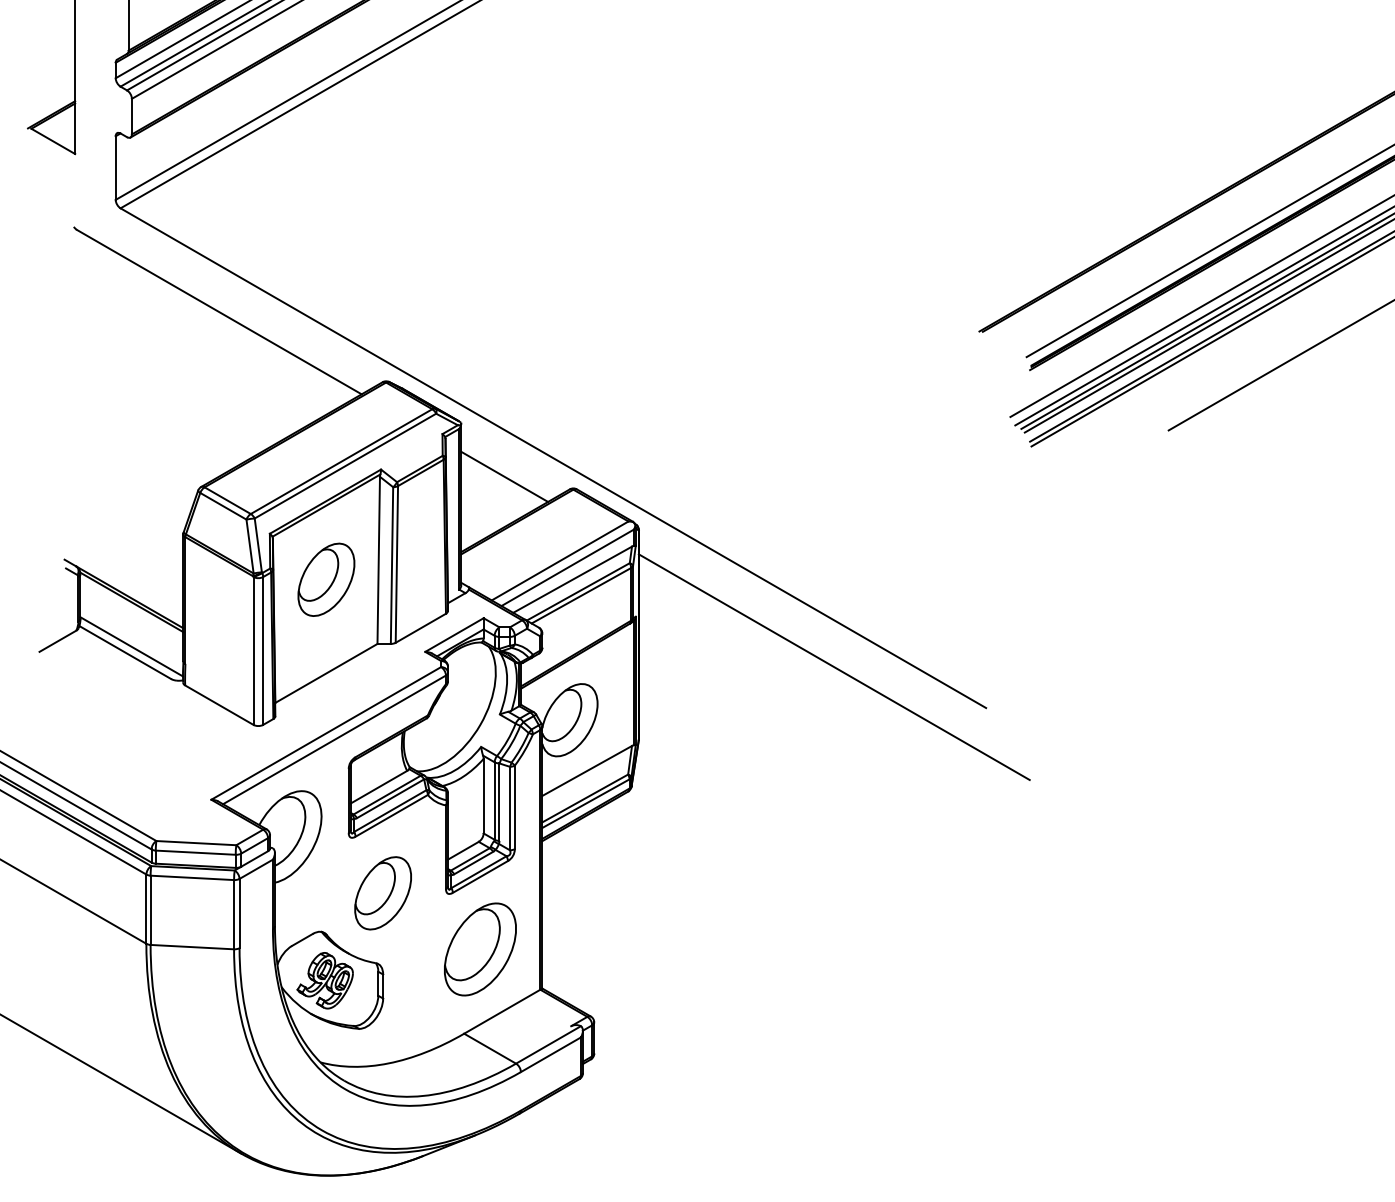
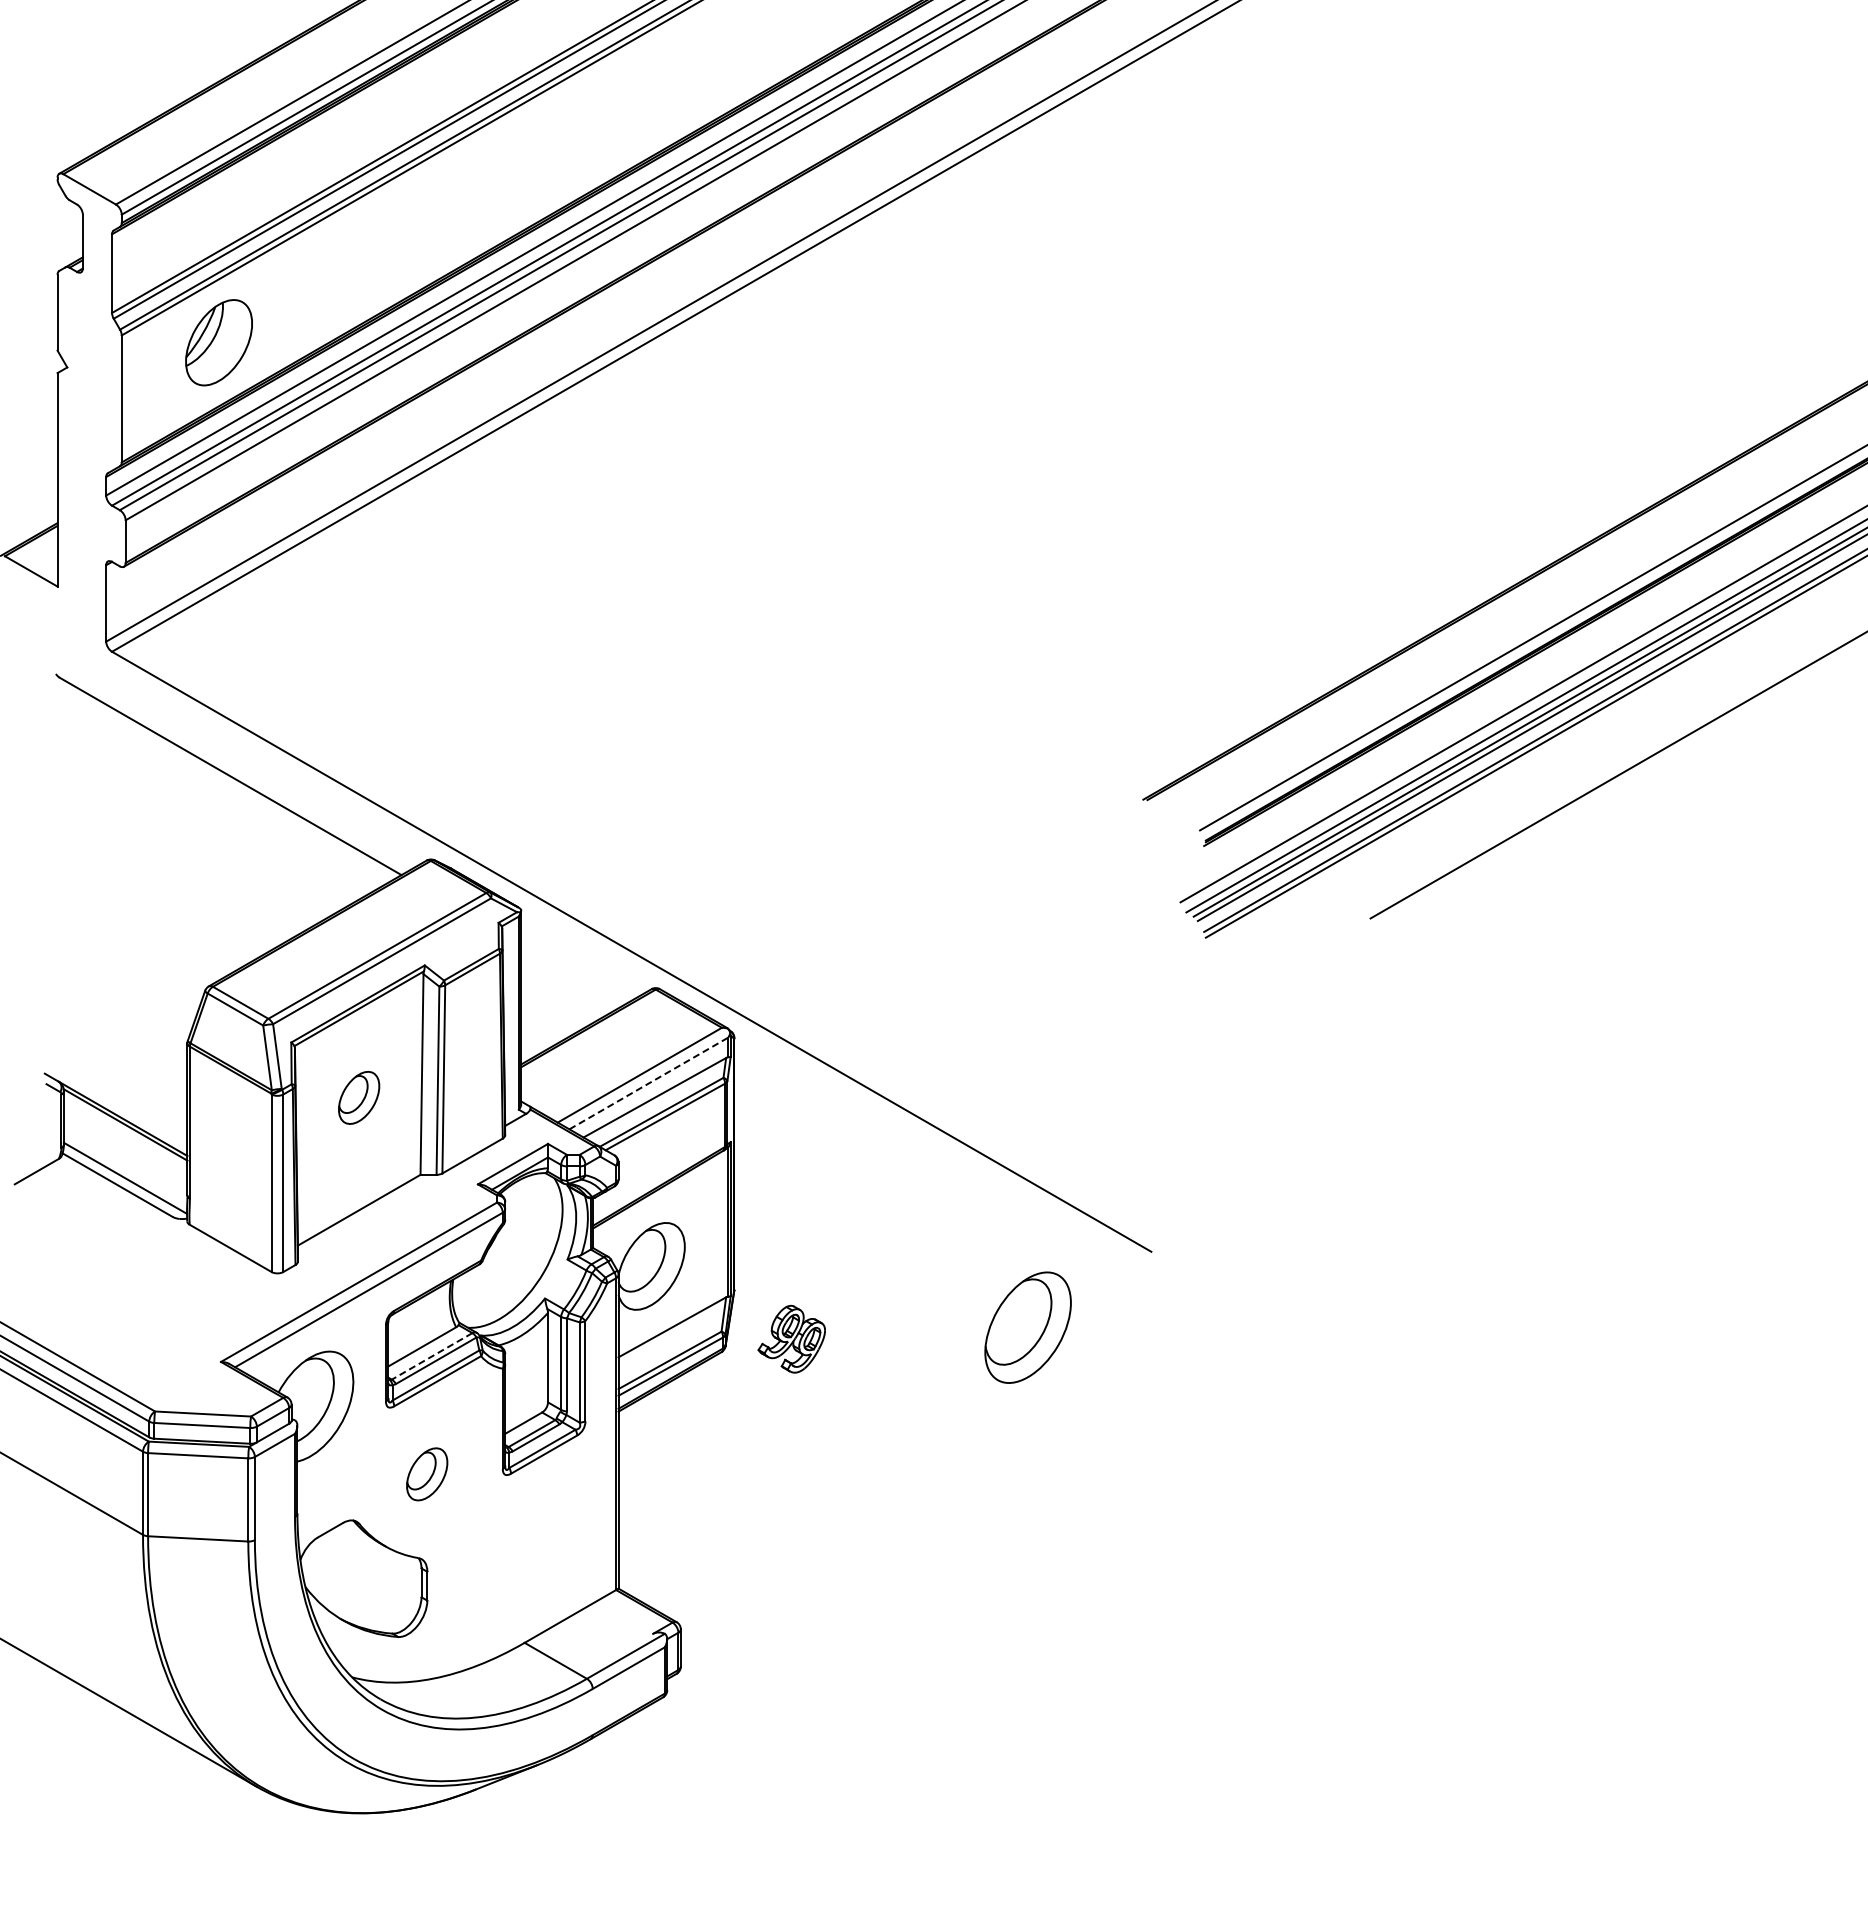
line: (504, 477) -> (573, 974), removed
line: (567, 567) -> (648, 1083), solid -> dashed
part: (325, 579) -> (358, 1097), size x0.6
line: (833, 666) -> (968, 1202), removed
line: (387, 795) -> (432, 1356), solid -> dashed
part: (382, 893) -> (426, 1474), size x0.6
part: (479, 949) -> (1027, 1327), moved
part: (324, 980) -> (791, 1338), moved

